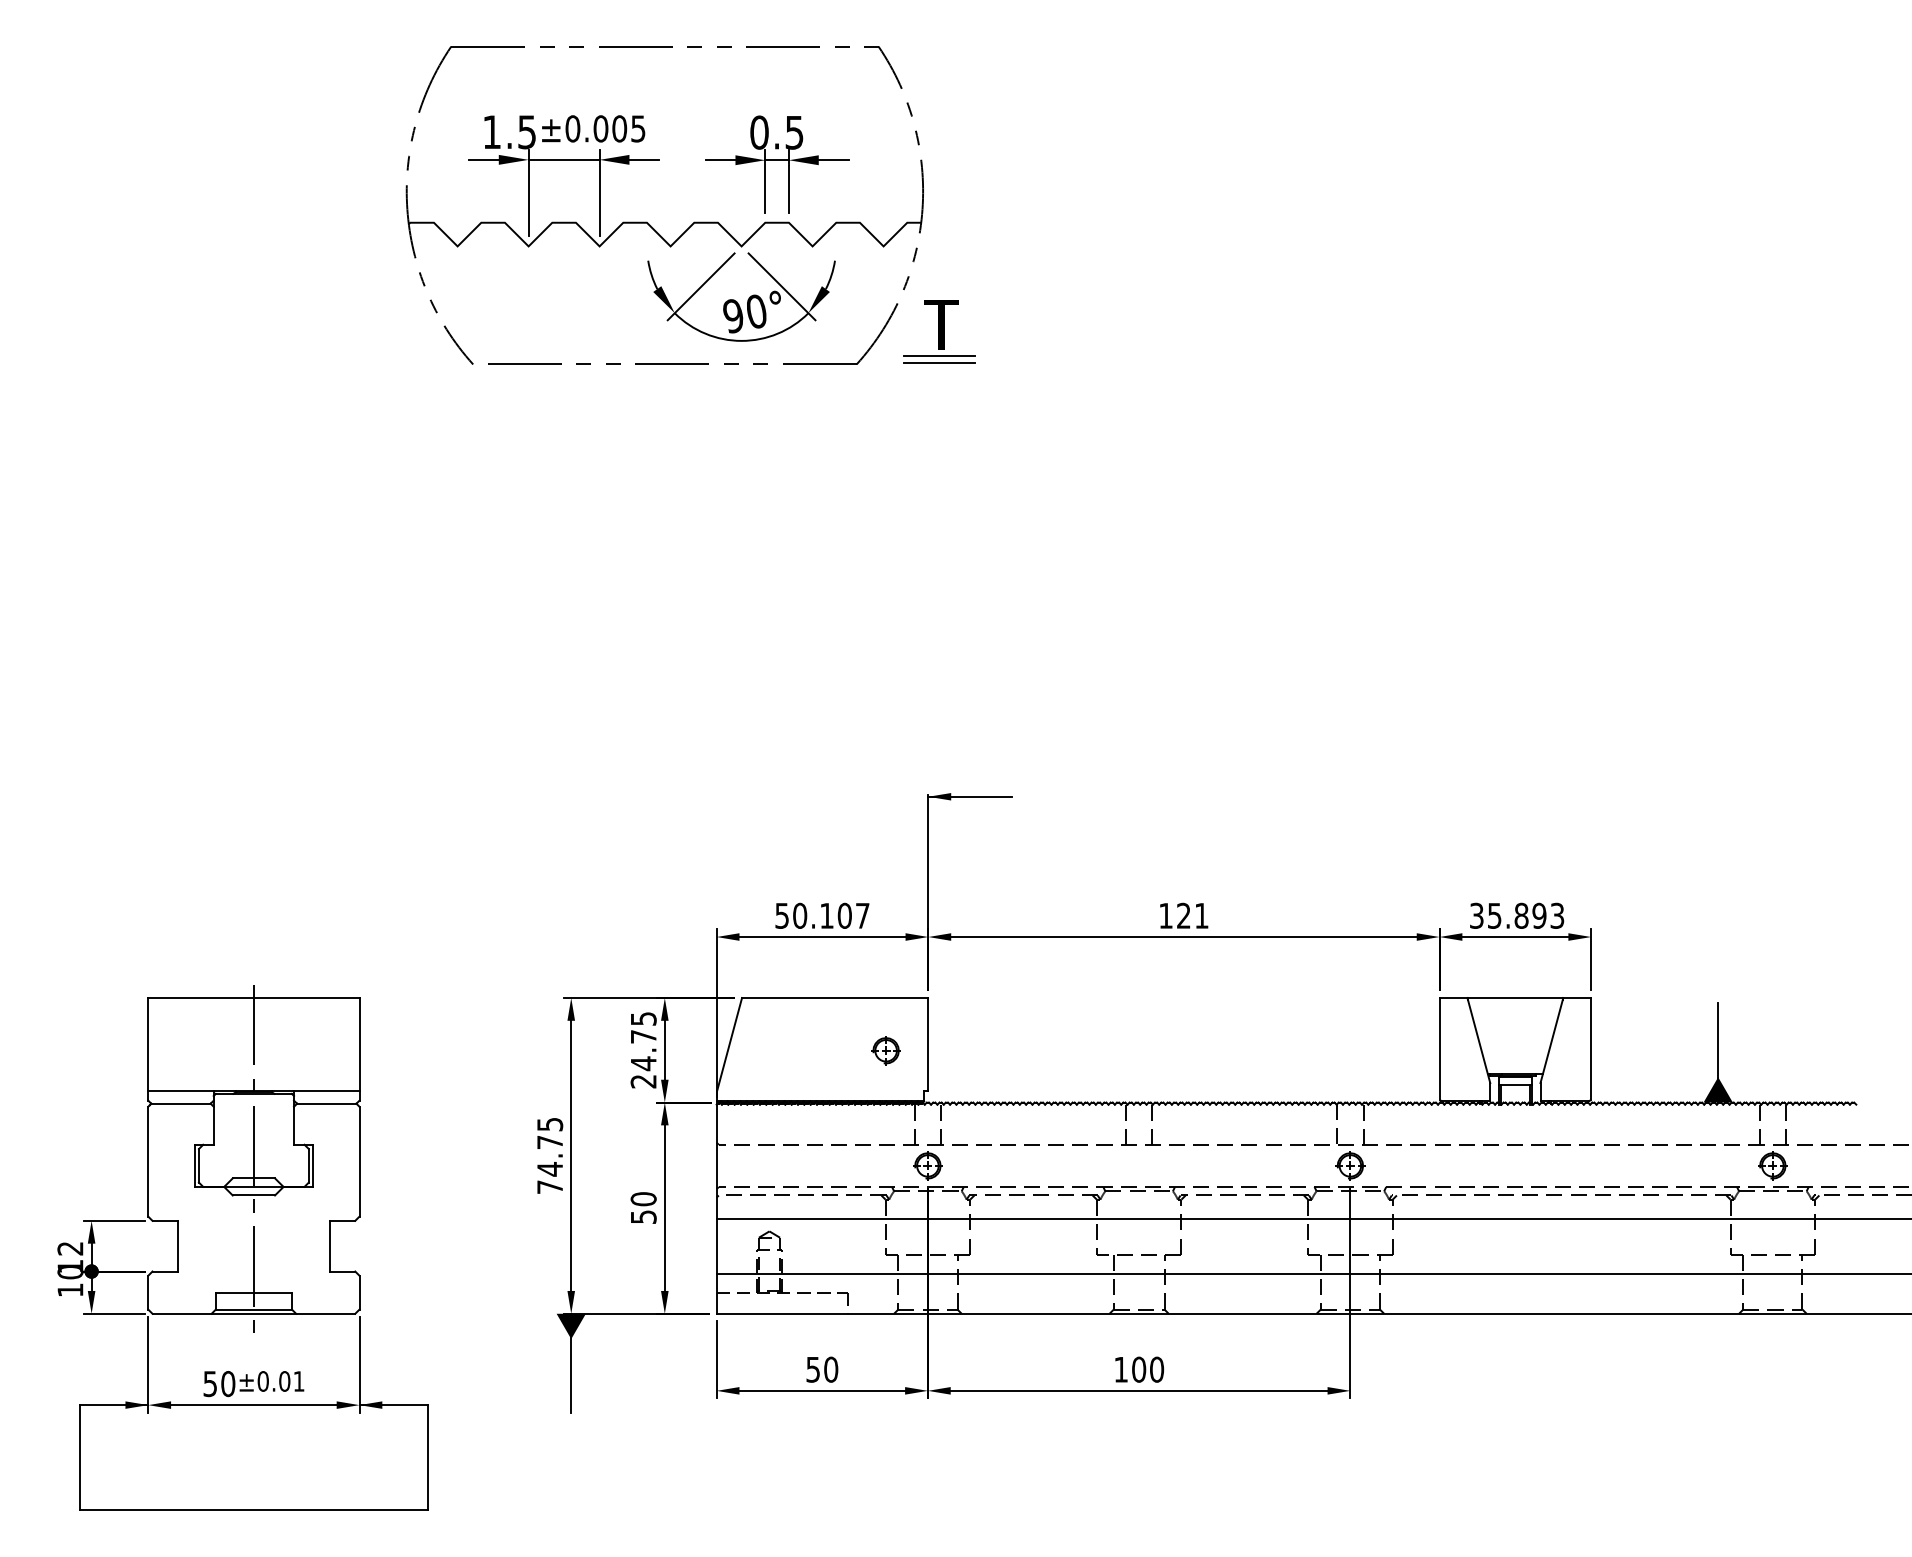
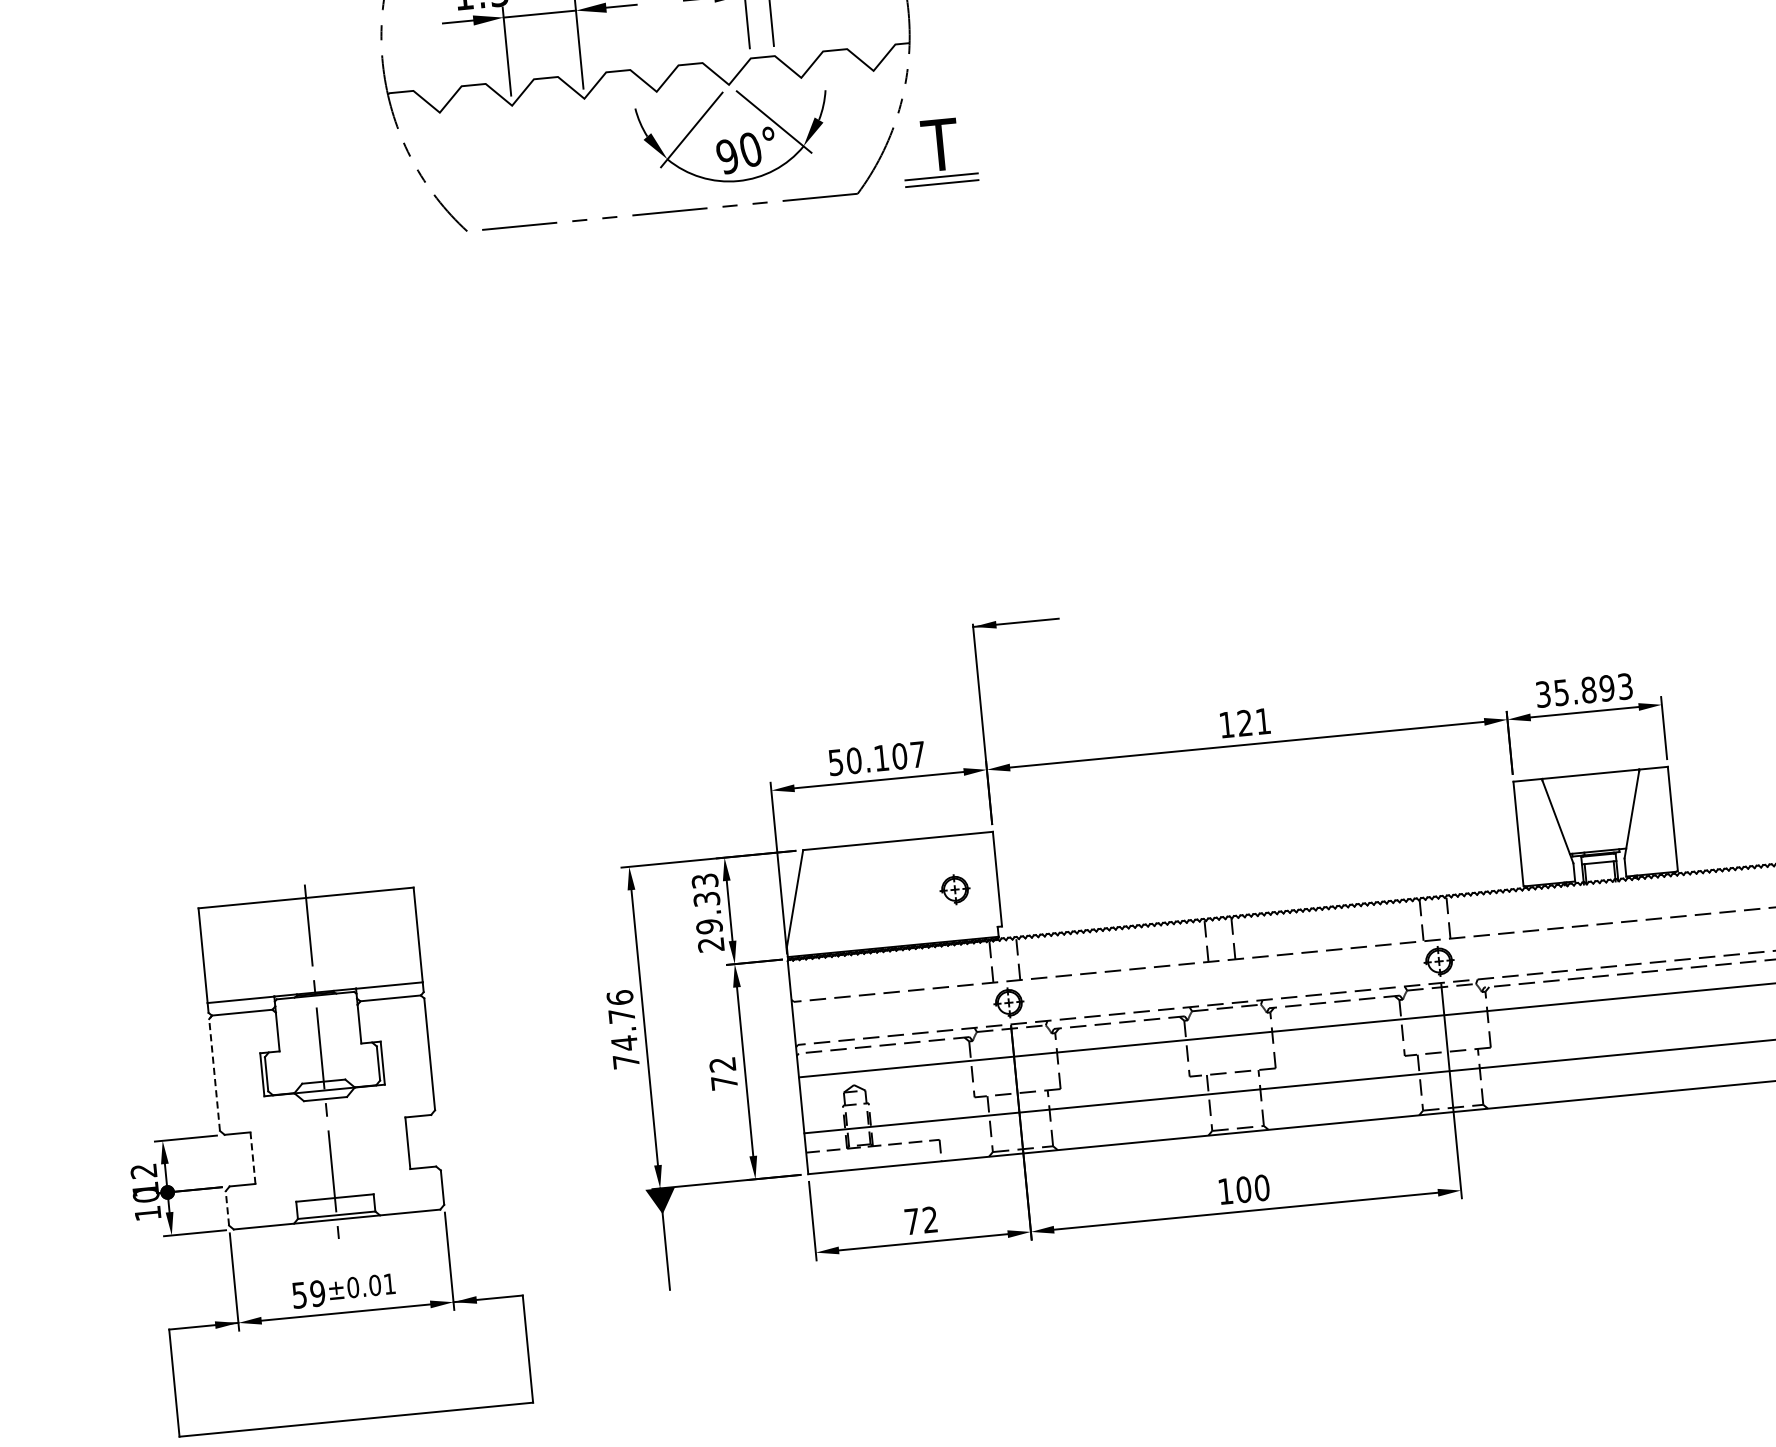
text: (643, 1041) -> (707, 904), 24.75 -> 29.33
text: (550, 1124) -> (620, 997), 74.75 -> 74.76
line: (148, 1161) -> (214, 1074), solid -> dashed
text: (643, 1207) -> (723, 1073), 50 -> 72
line: (177, 1245) -> (252, 1157), solid -> dashed
line: (148, 1292) -> (227, 1208), solid -> dashed
text: (822, 1369) -> (921, 1220), 50 -> 72
text: (228, 1384) -> (318, 1294), 50 -> 59

